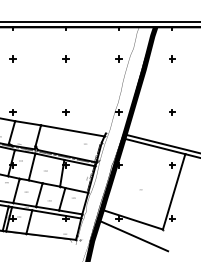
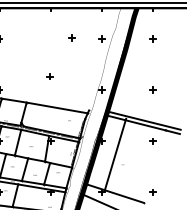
part: (65, 58) -> (71, 37), moved
part: (65, 112) -> (49, 76), moved
line: (173, 191) -> (114, 154), moved

